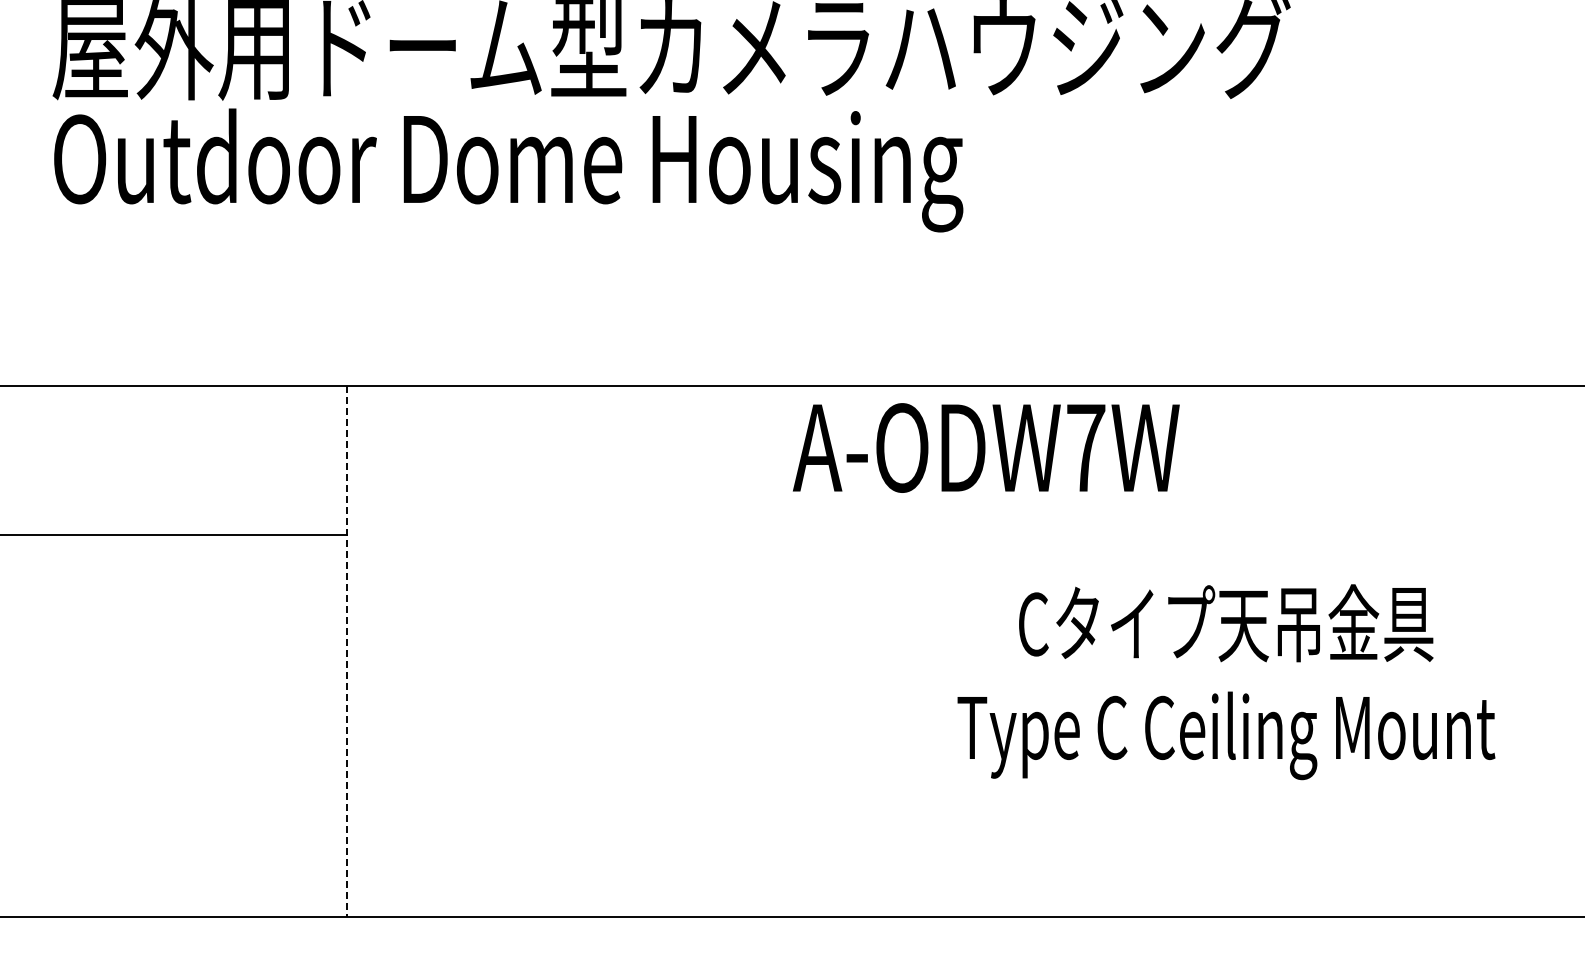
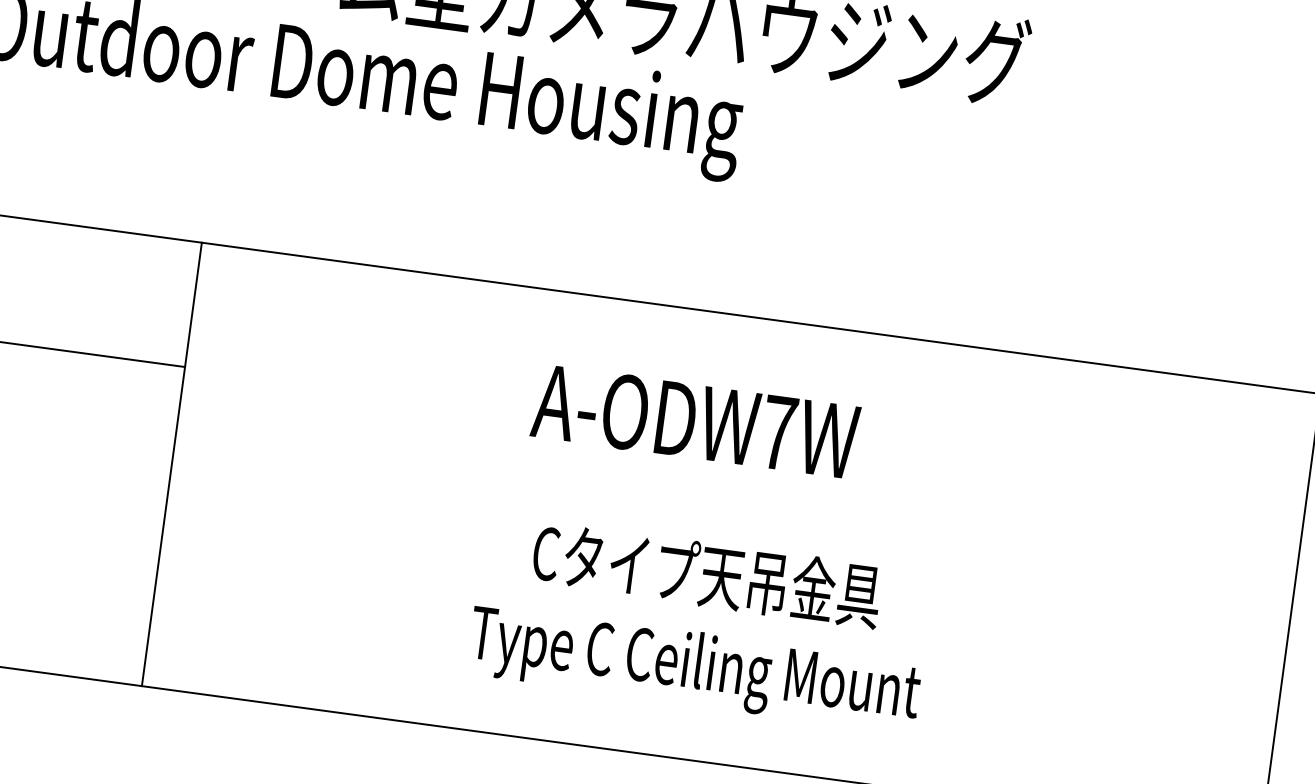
text: (986, 447) -> (695, 421), moved
line: (346, 651) -> (171, 464), dashed -> solid
text: (1226, 682) -> (700, 624), moved

